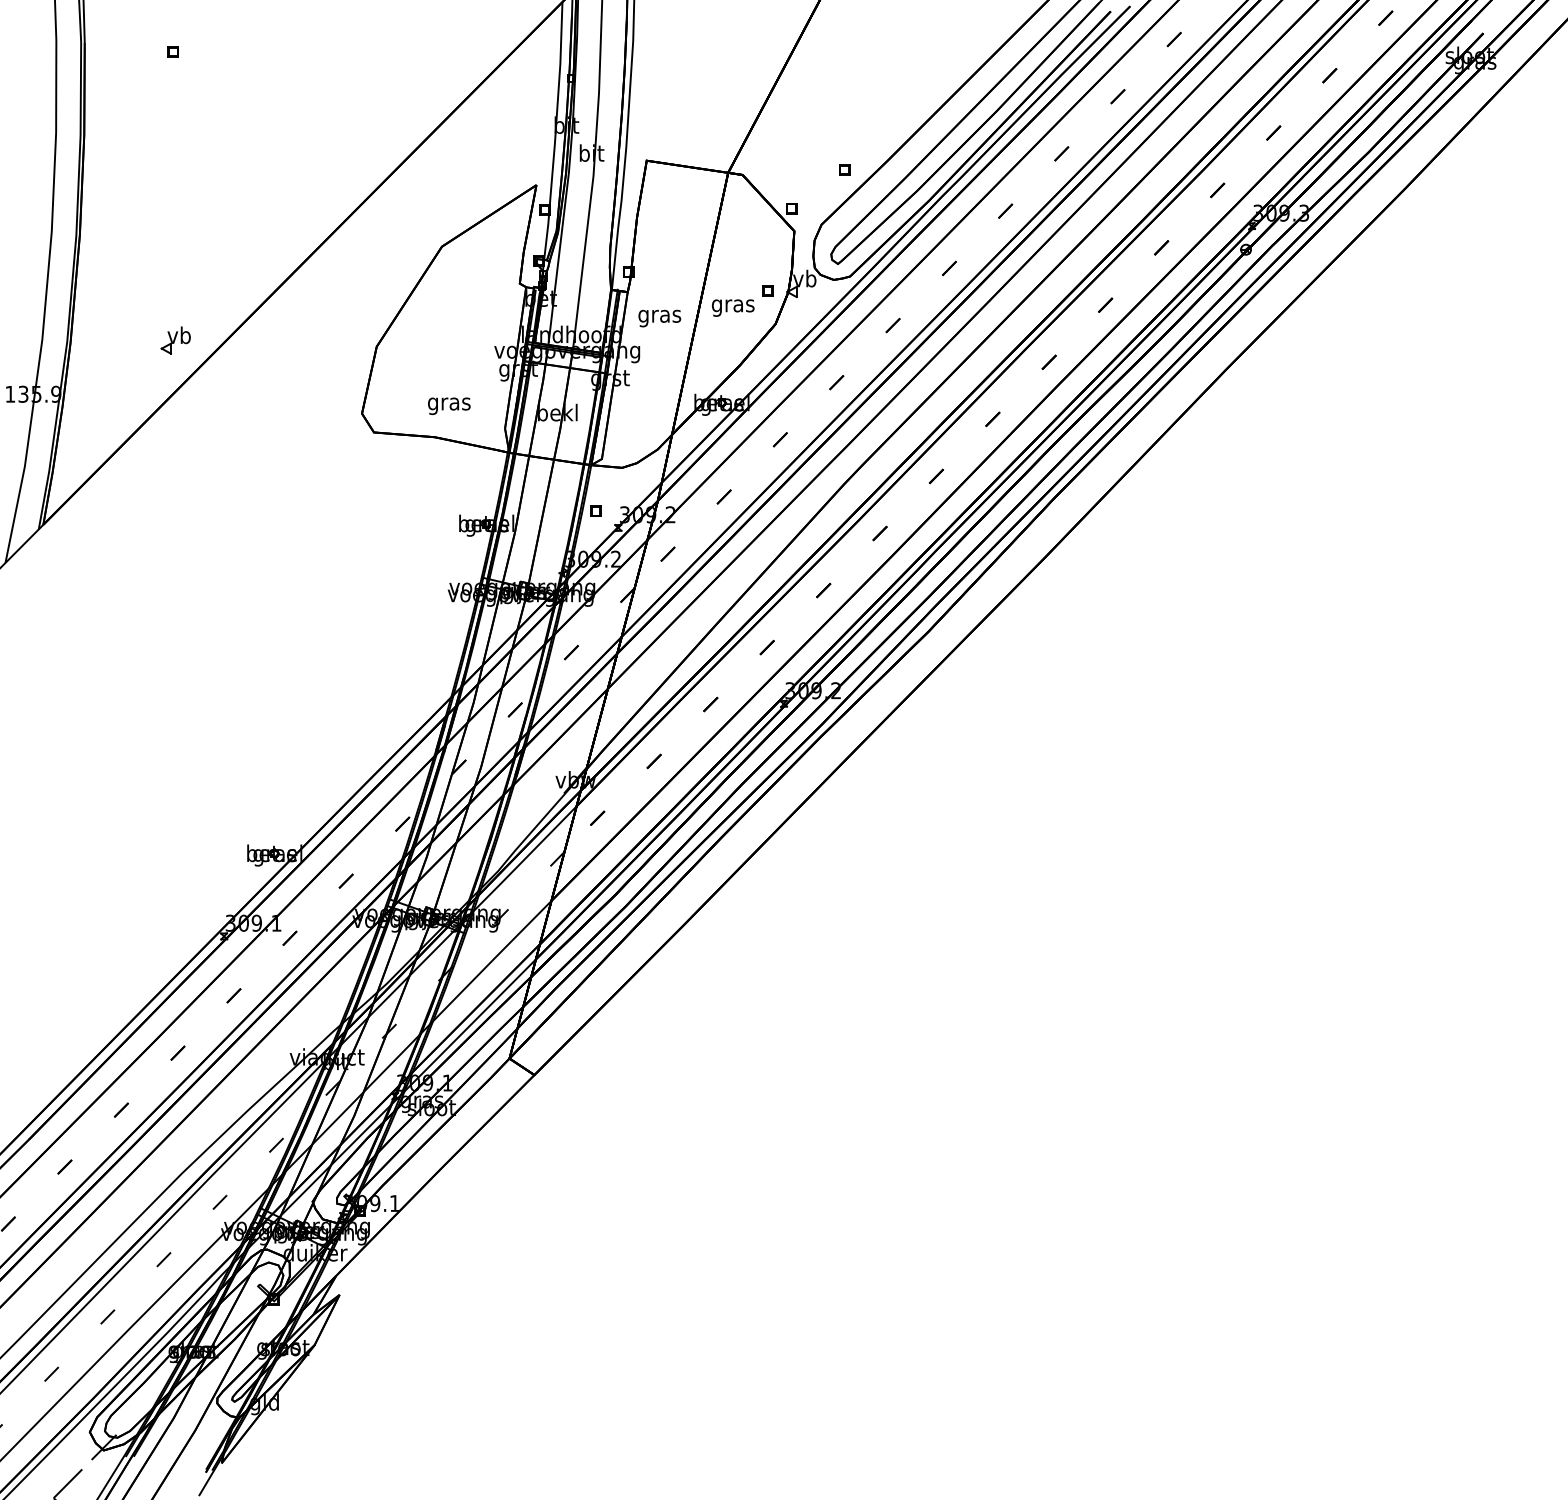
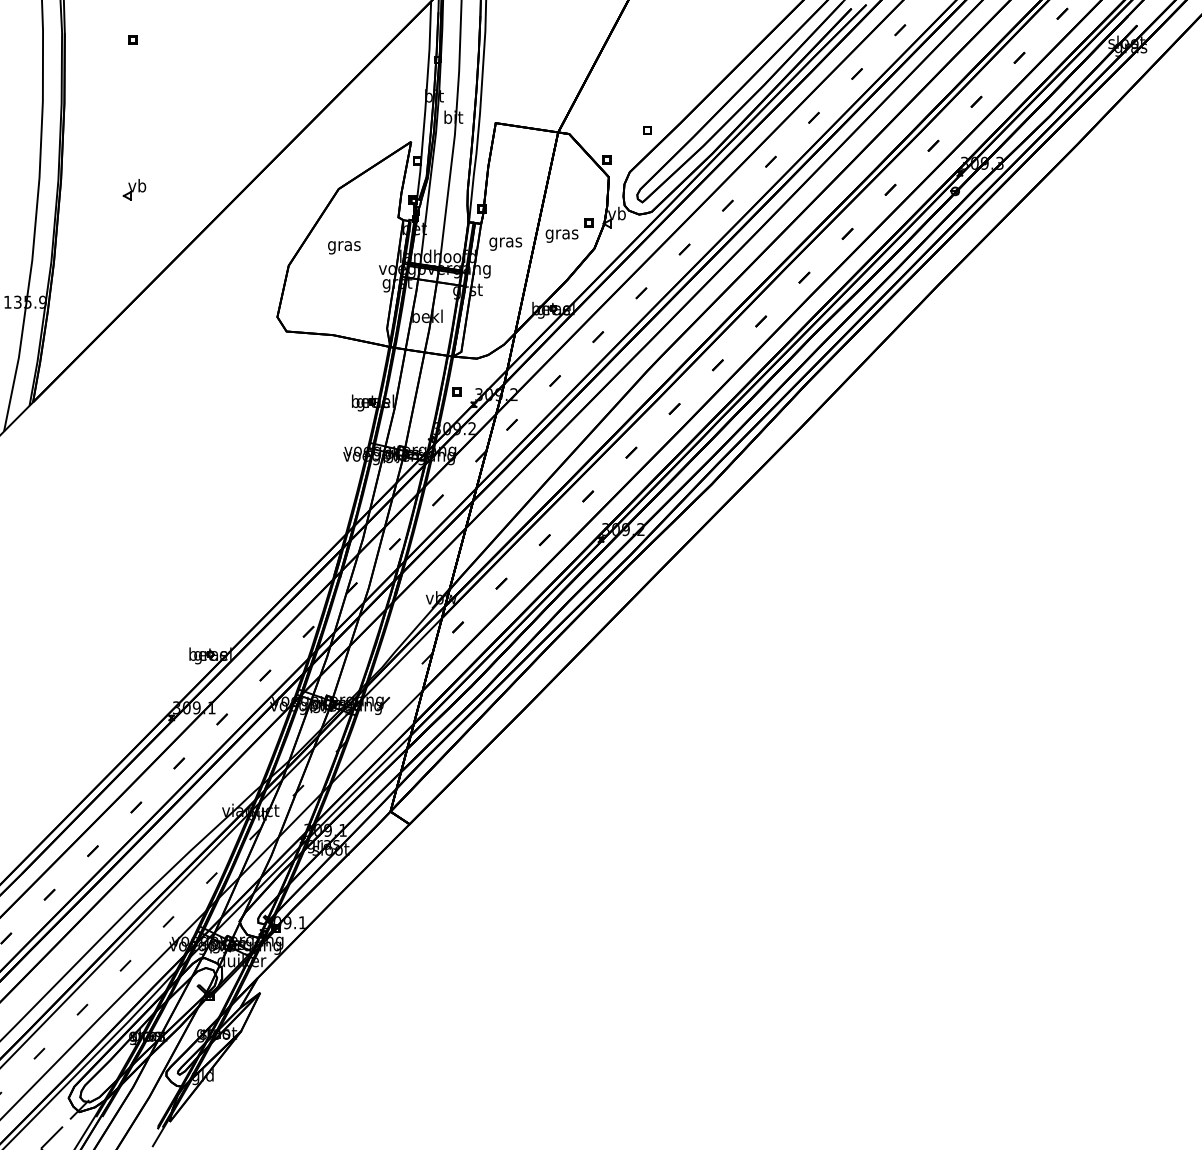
part: (175, 340) -> (134, 189), moved
text: (449, 405) -> (344, 247), moved

